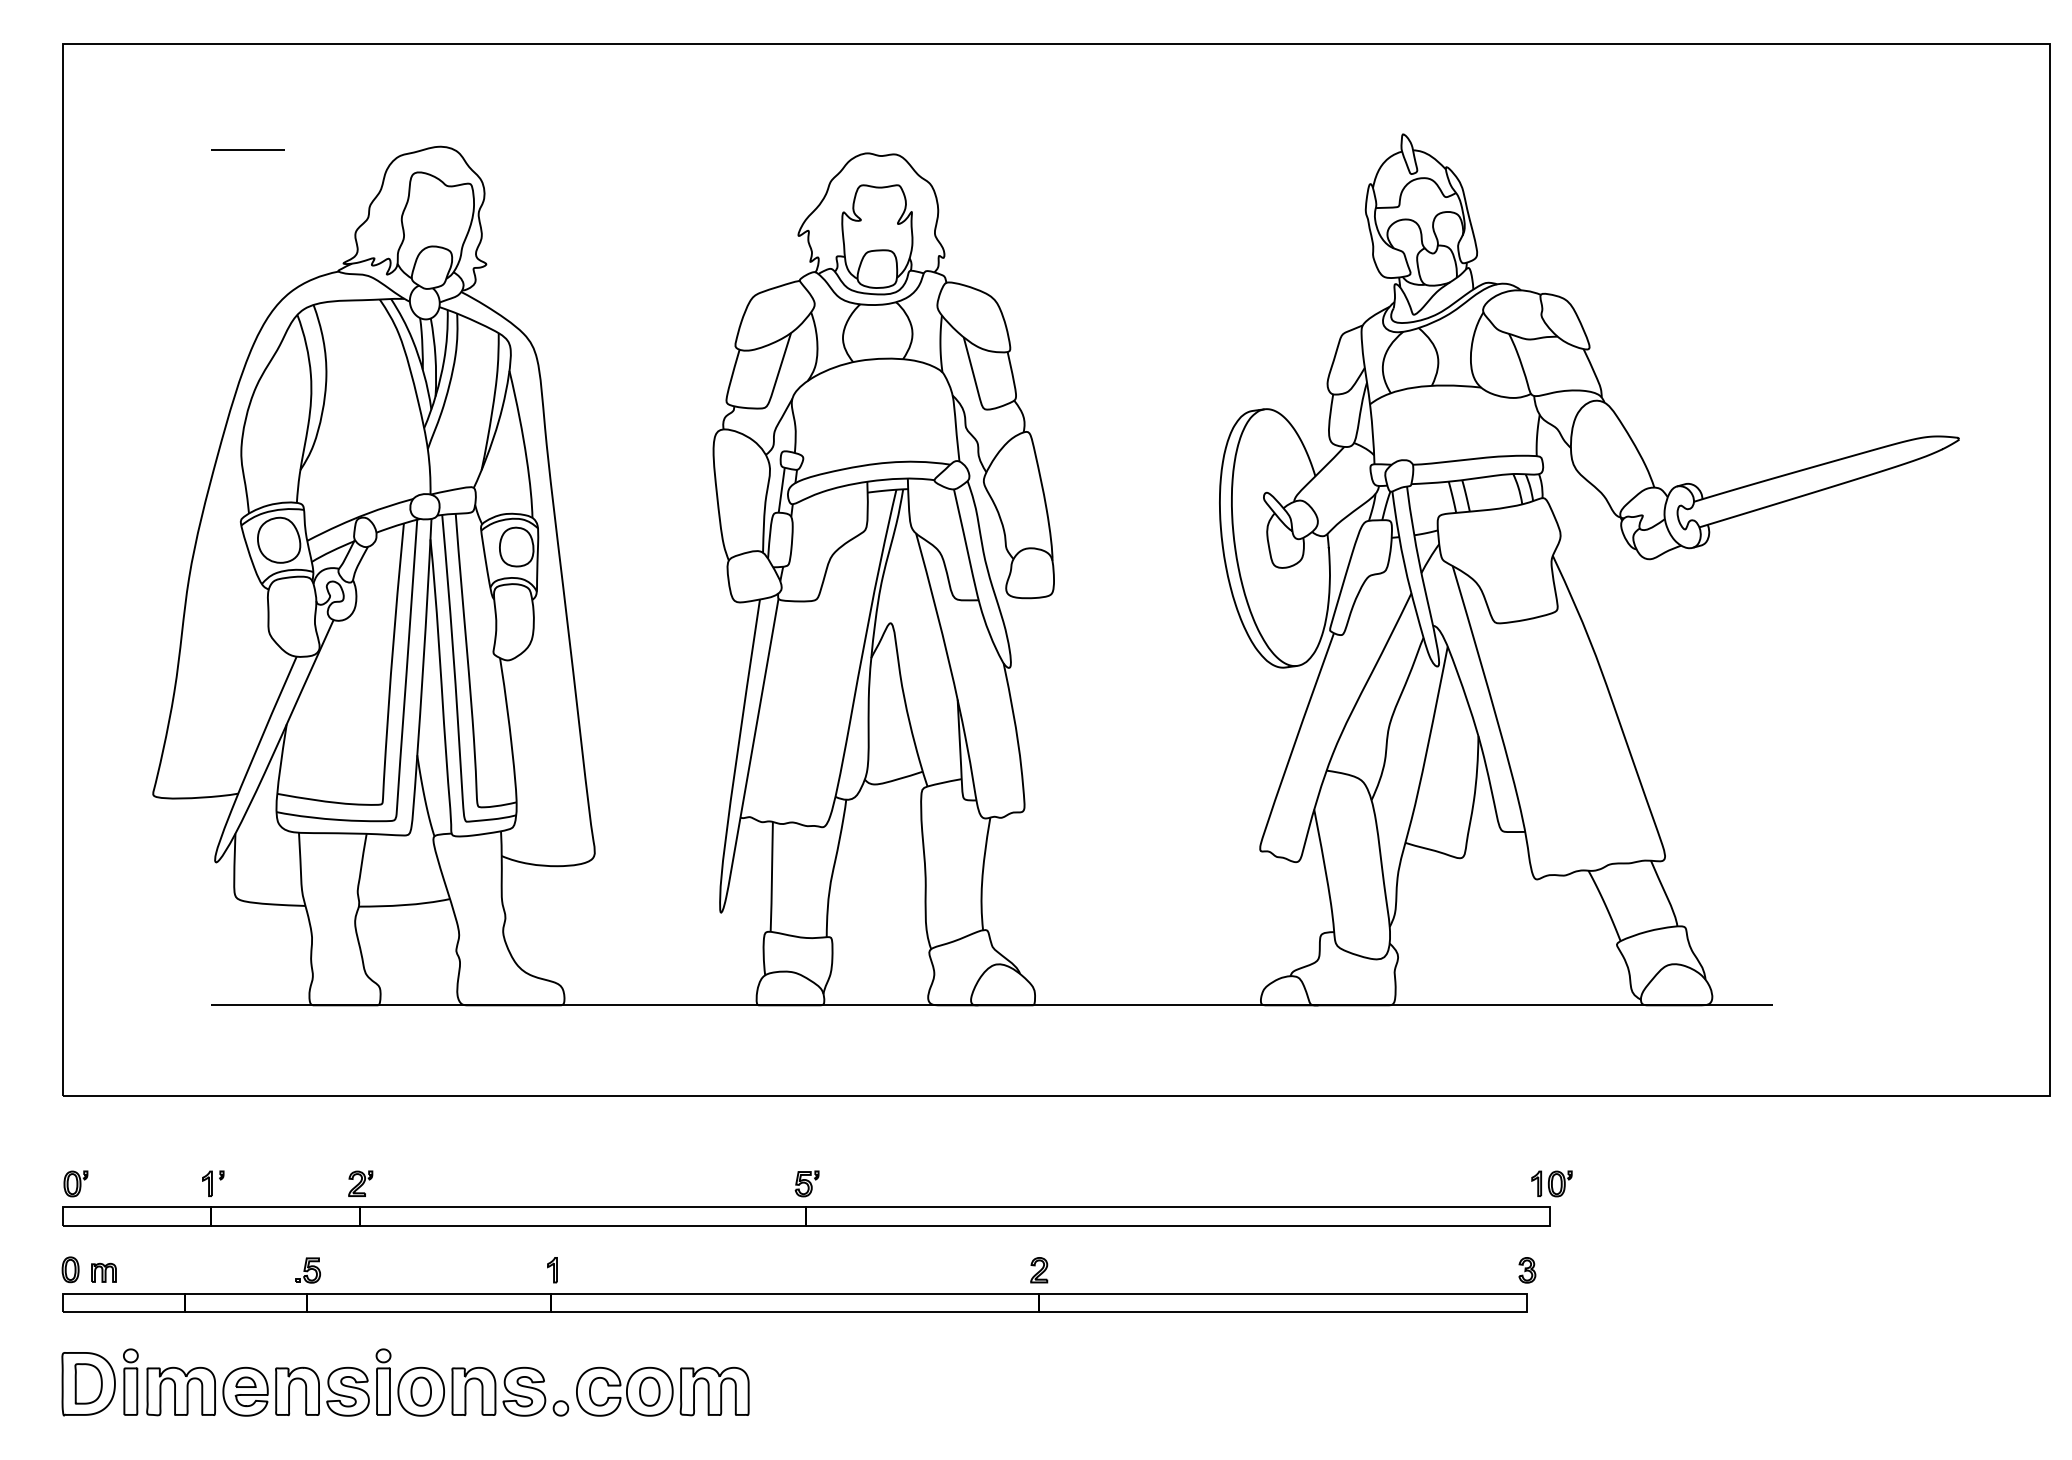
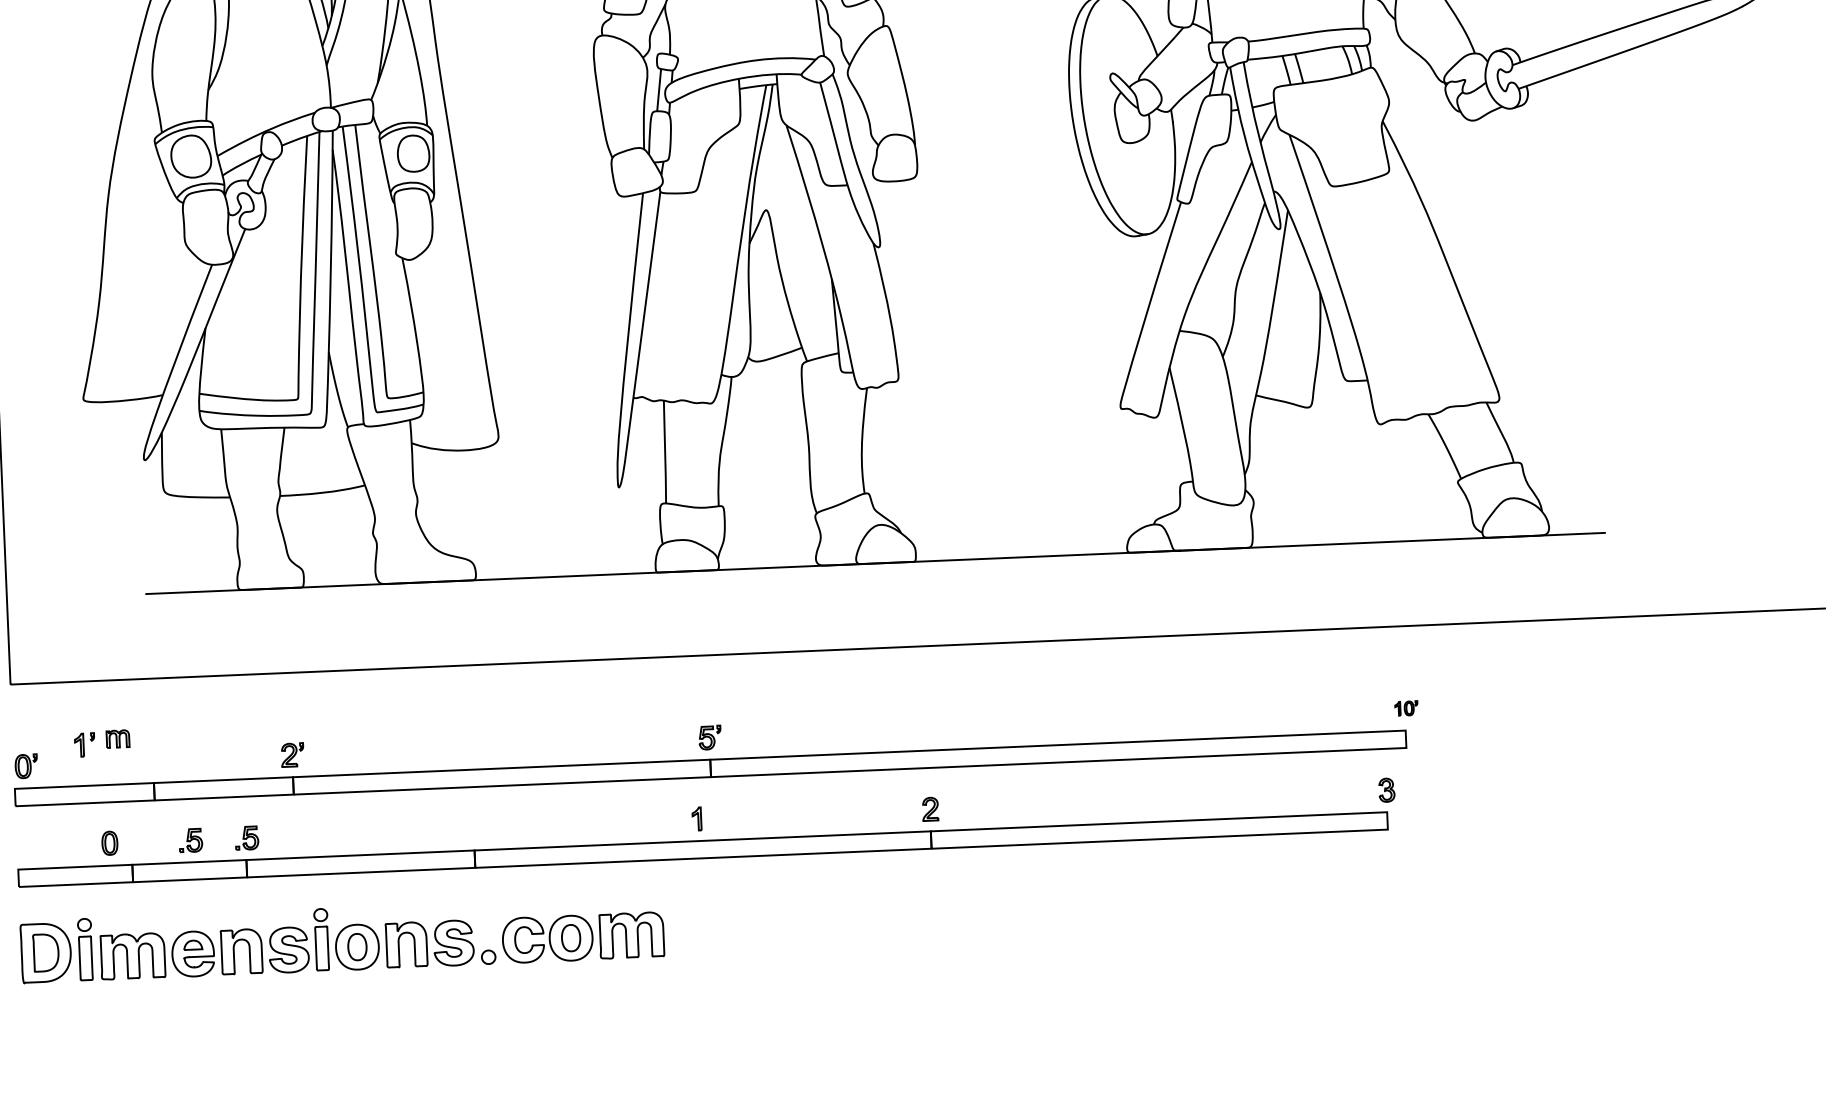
part: (213, 1183) -> (85, 744), moved
part: (1551, 1183) -> (1406, 708), size x0.6
part: (70, 1269) -> (109, 843), moved
part: (247, 1270) -> (190, 840), added
part: (552, 1270) -> (696, 819), moved
part: (103, 1272) -> (117, 738), moved

